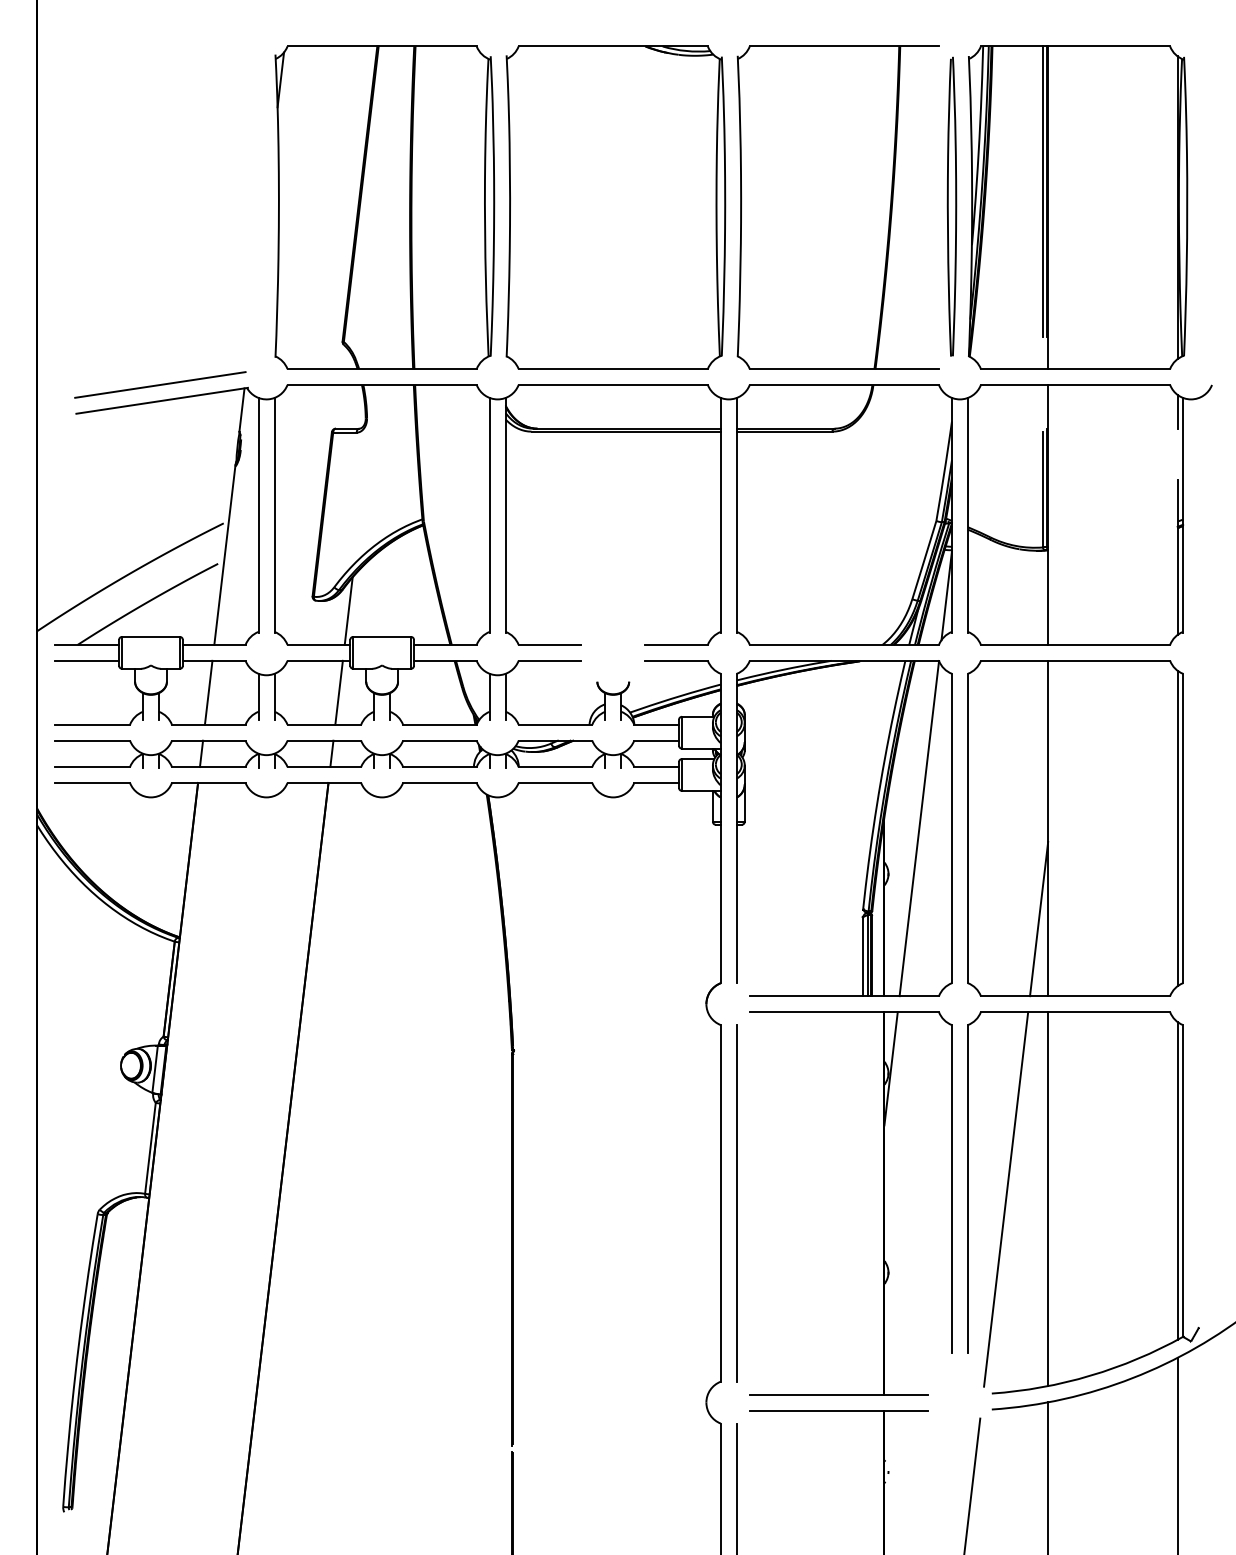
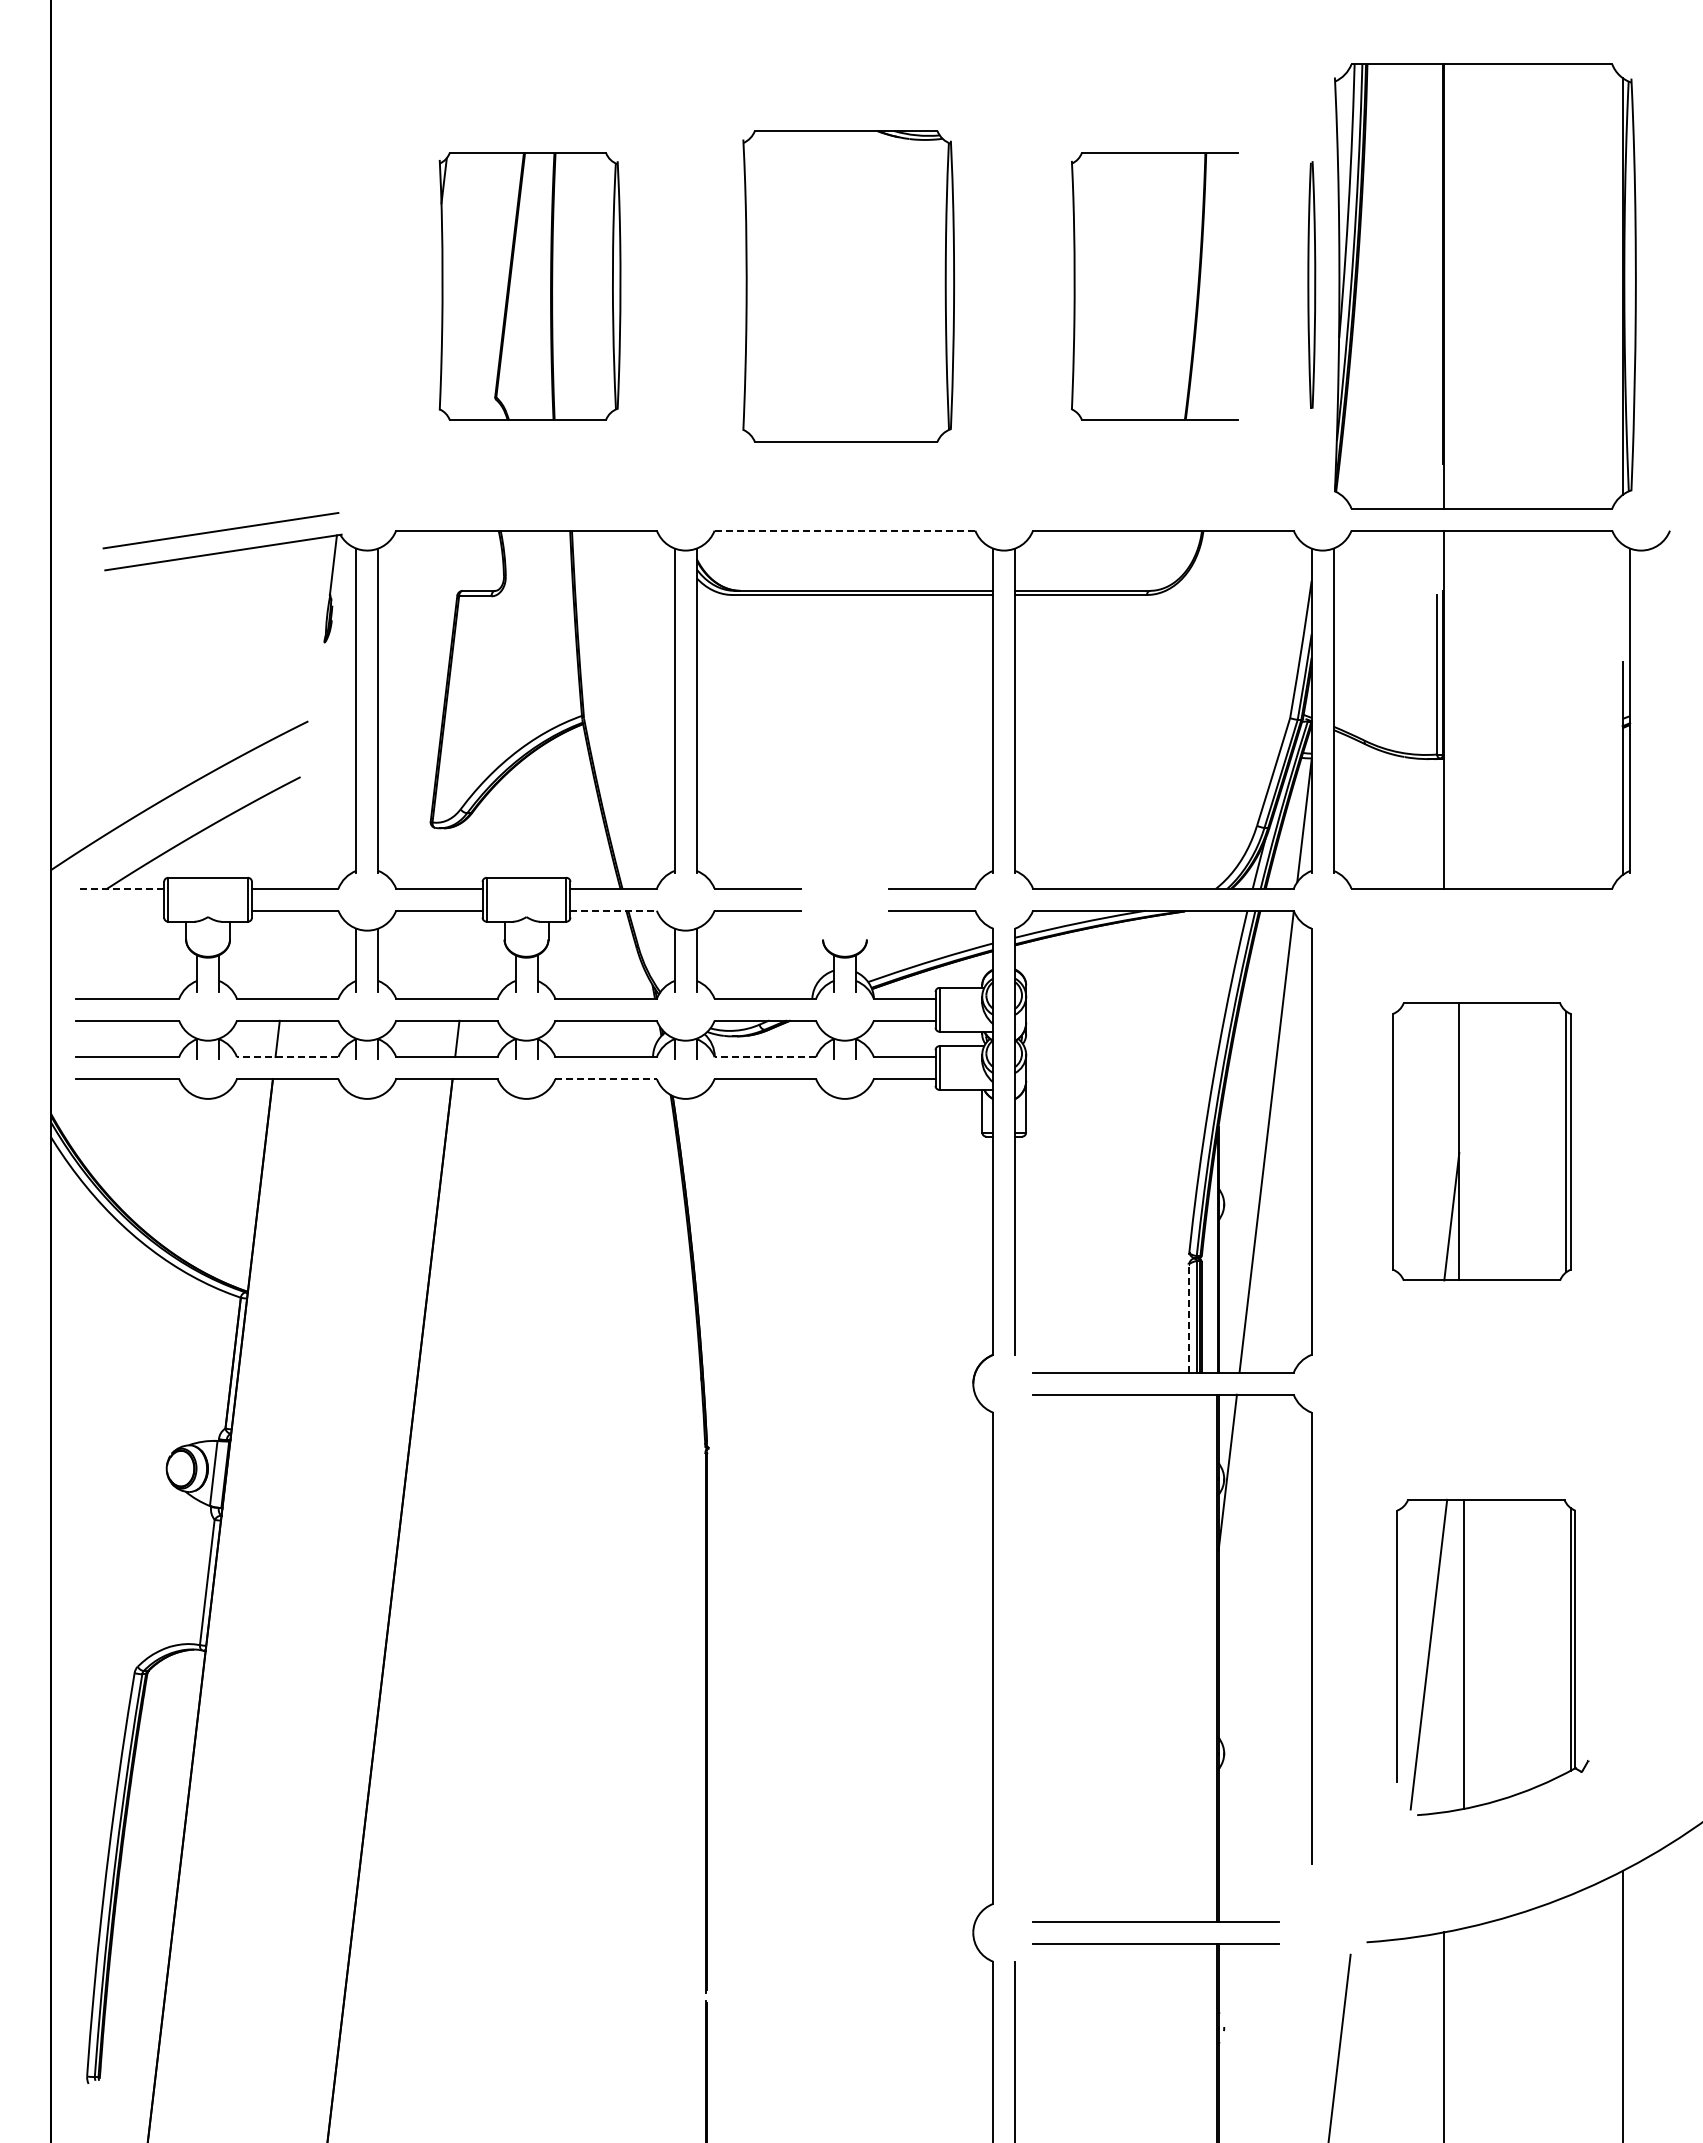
line: (1043, 191) -> (1437, 264), removed
part: (951, 206) -> (1311, 284), size x0.6
part: (384, 207) -> (529, 286), size x0.6
part: (615, 207) -> (848, 286), size x0.7
part: (837, 207) -> (1154, 286), size x0.6
line: (613, 384) -> (845, 530), solid -> dashed
line: (1177, 411) -> (1622, 567), removed
line: (224, 554) -> (309, 764), removed
line: (348, 610) -> (480, 841), removed
line: (86, 644) -> (119, 888), solid -> dashed
line: (86, 660) -> (119, 910), removed
line: (445, 660) -> (614, 910), solid -> dashed
line: (208, 692) -> (287, 954), removed
line: (339, 692) -> (467, 954), removed
line: (208, 767) -> (287, 1057), solid -> dashed
line: (555, 767) -> (765, 1057), solid -> dashed
line: (440, 783) -> (606, 1079), solid -> dashed
part: (1075, 828) -> (1481, 1141), size x0.6
line: (862, 956) -> (1188, 1318), solid -> dashed
line: (737, 1202) -> (1015, 1657), removed
part: (1083, 1202) -> (1492, 1657), size x0.6

